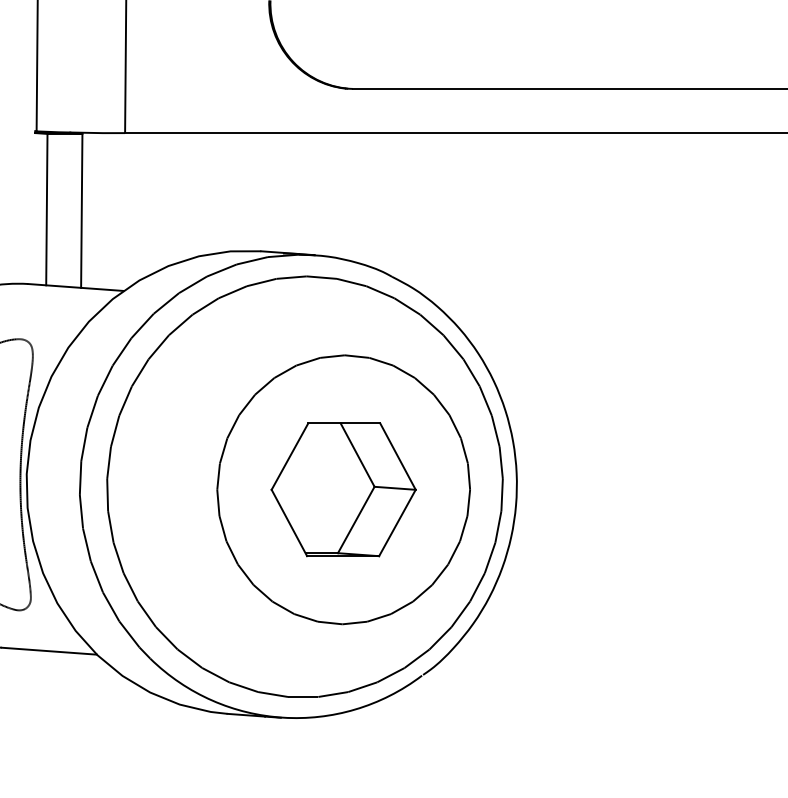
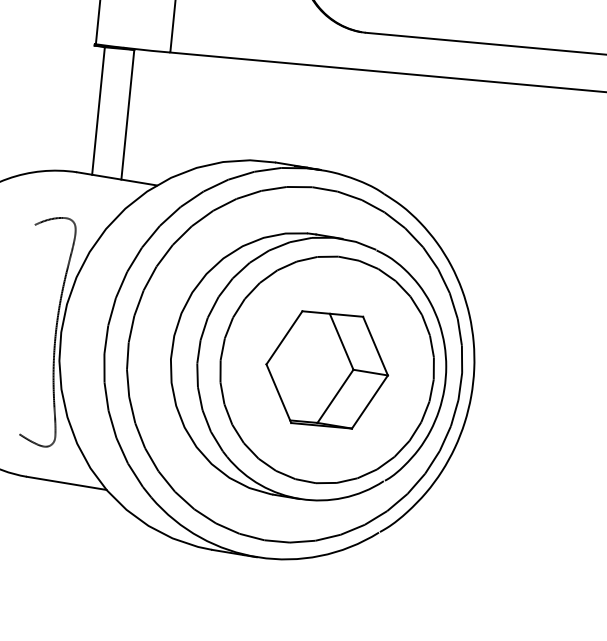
part: (320, 487) -> (307, 366), added

